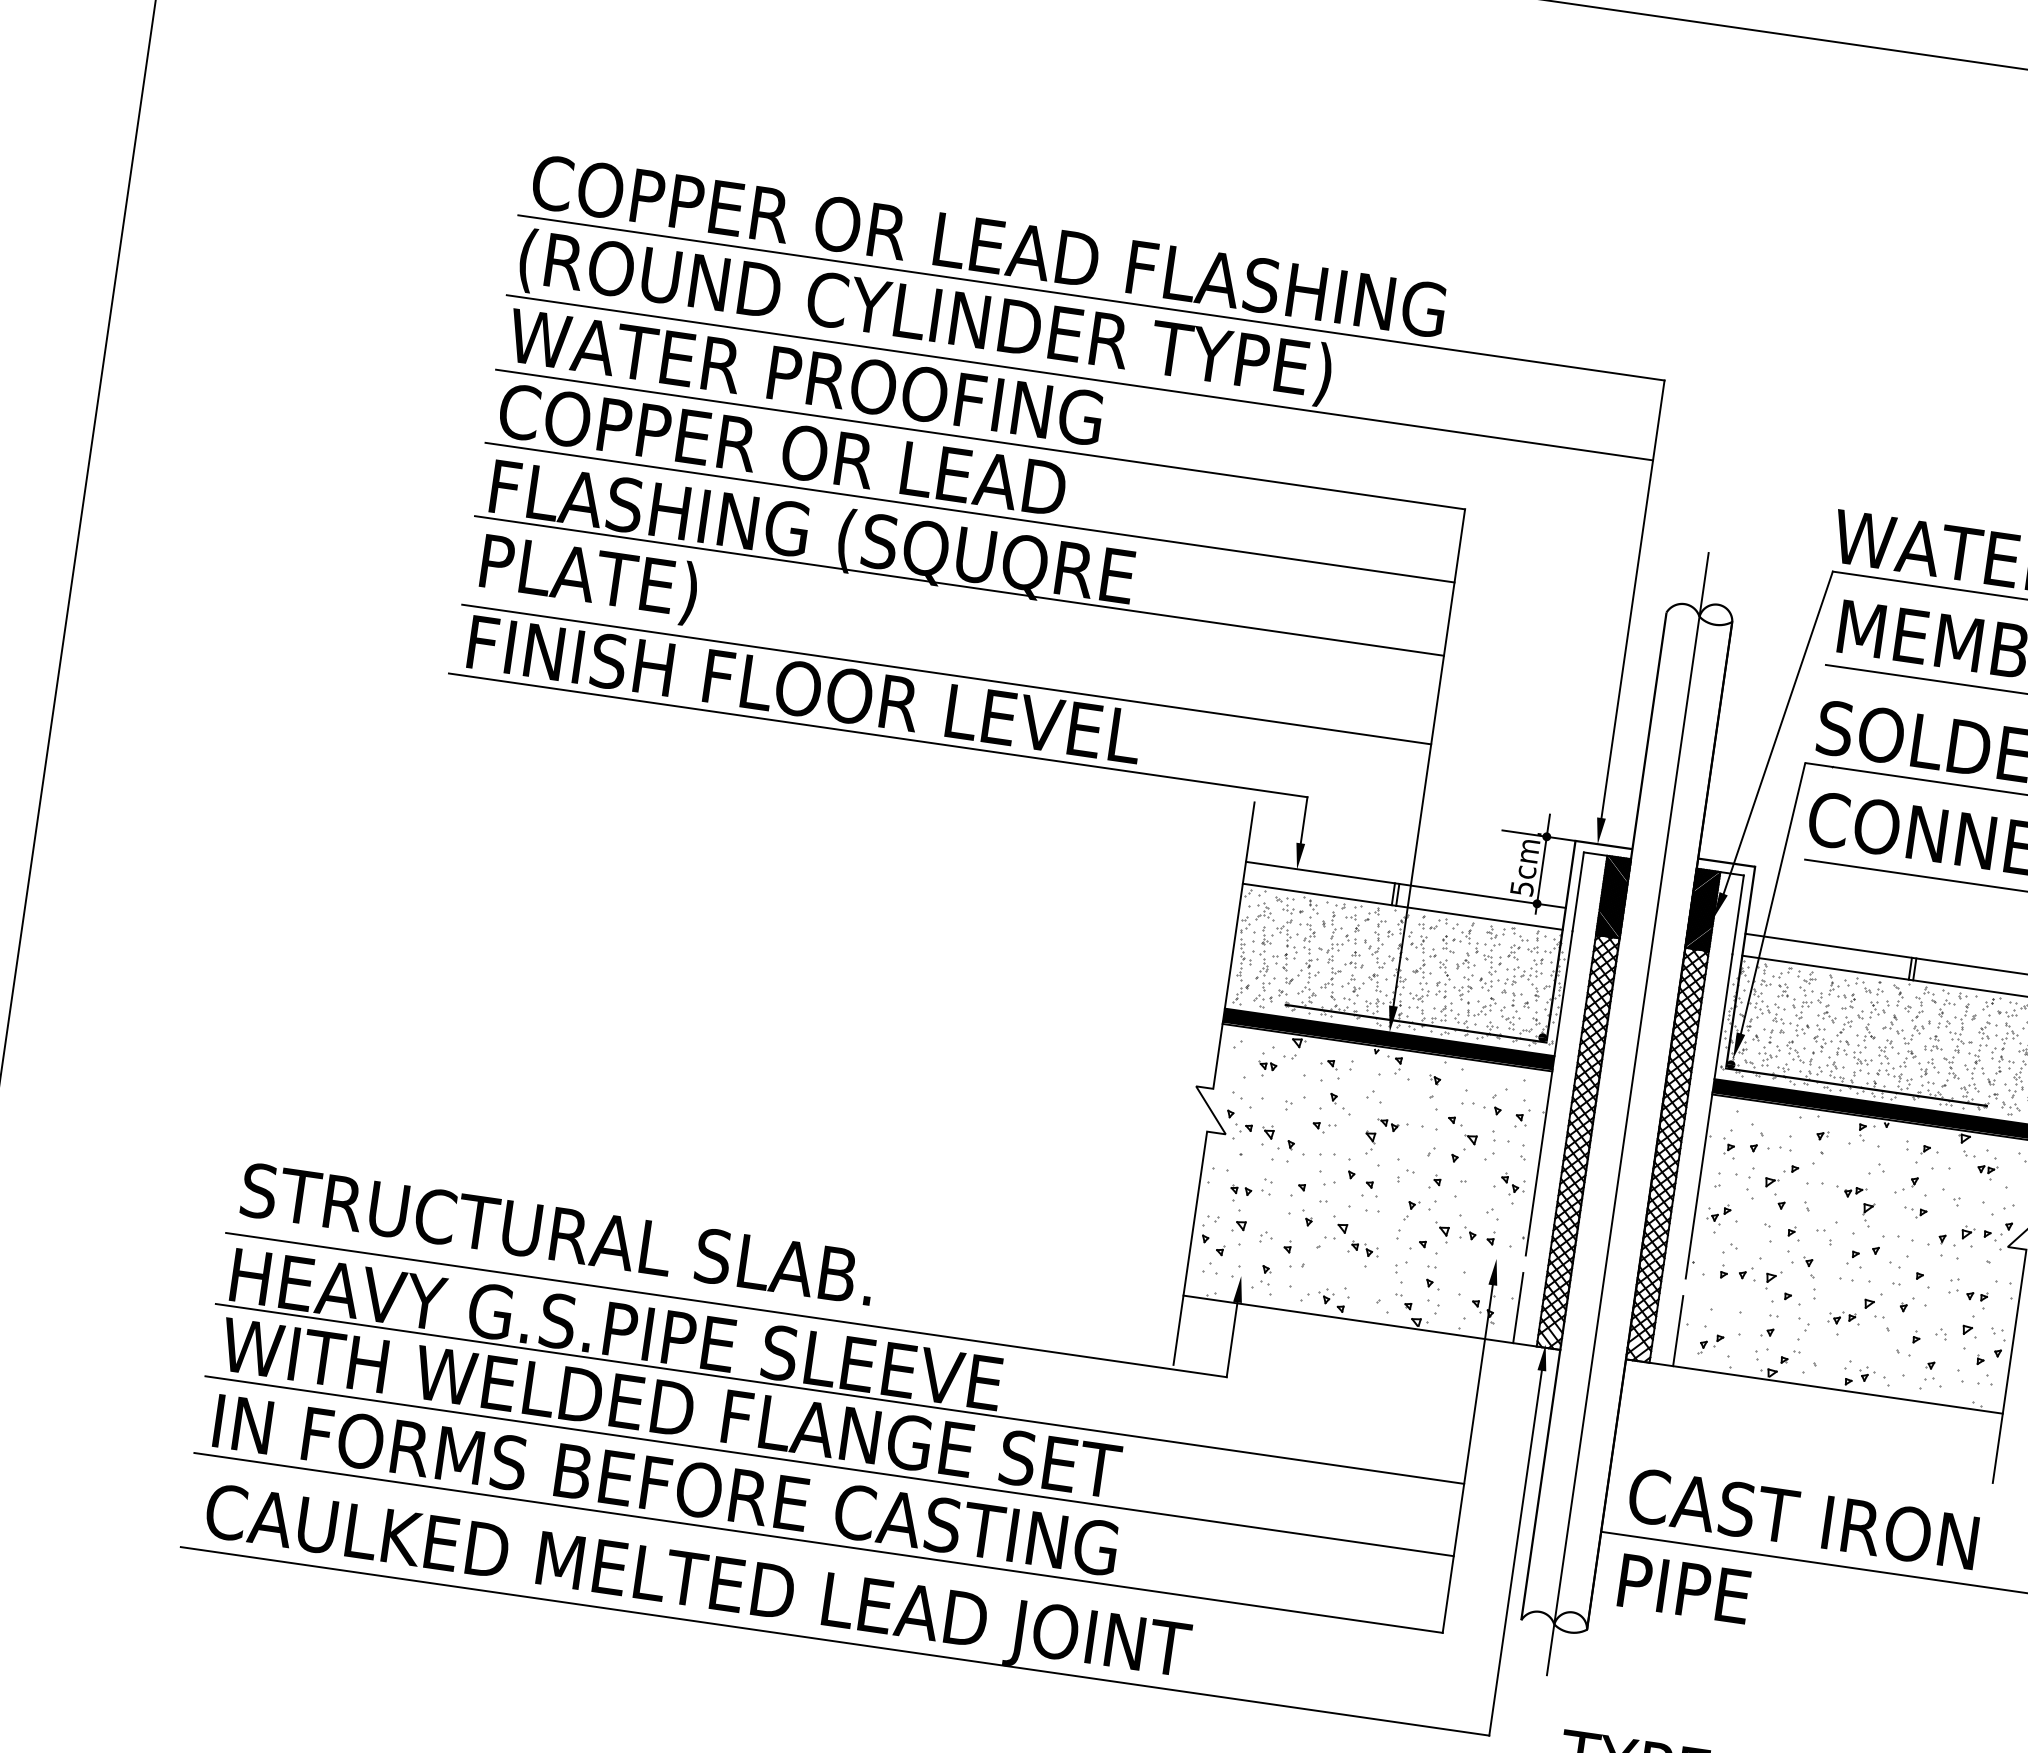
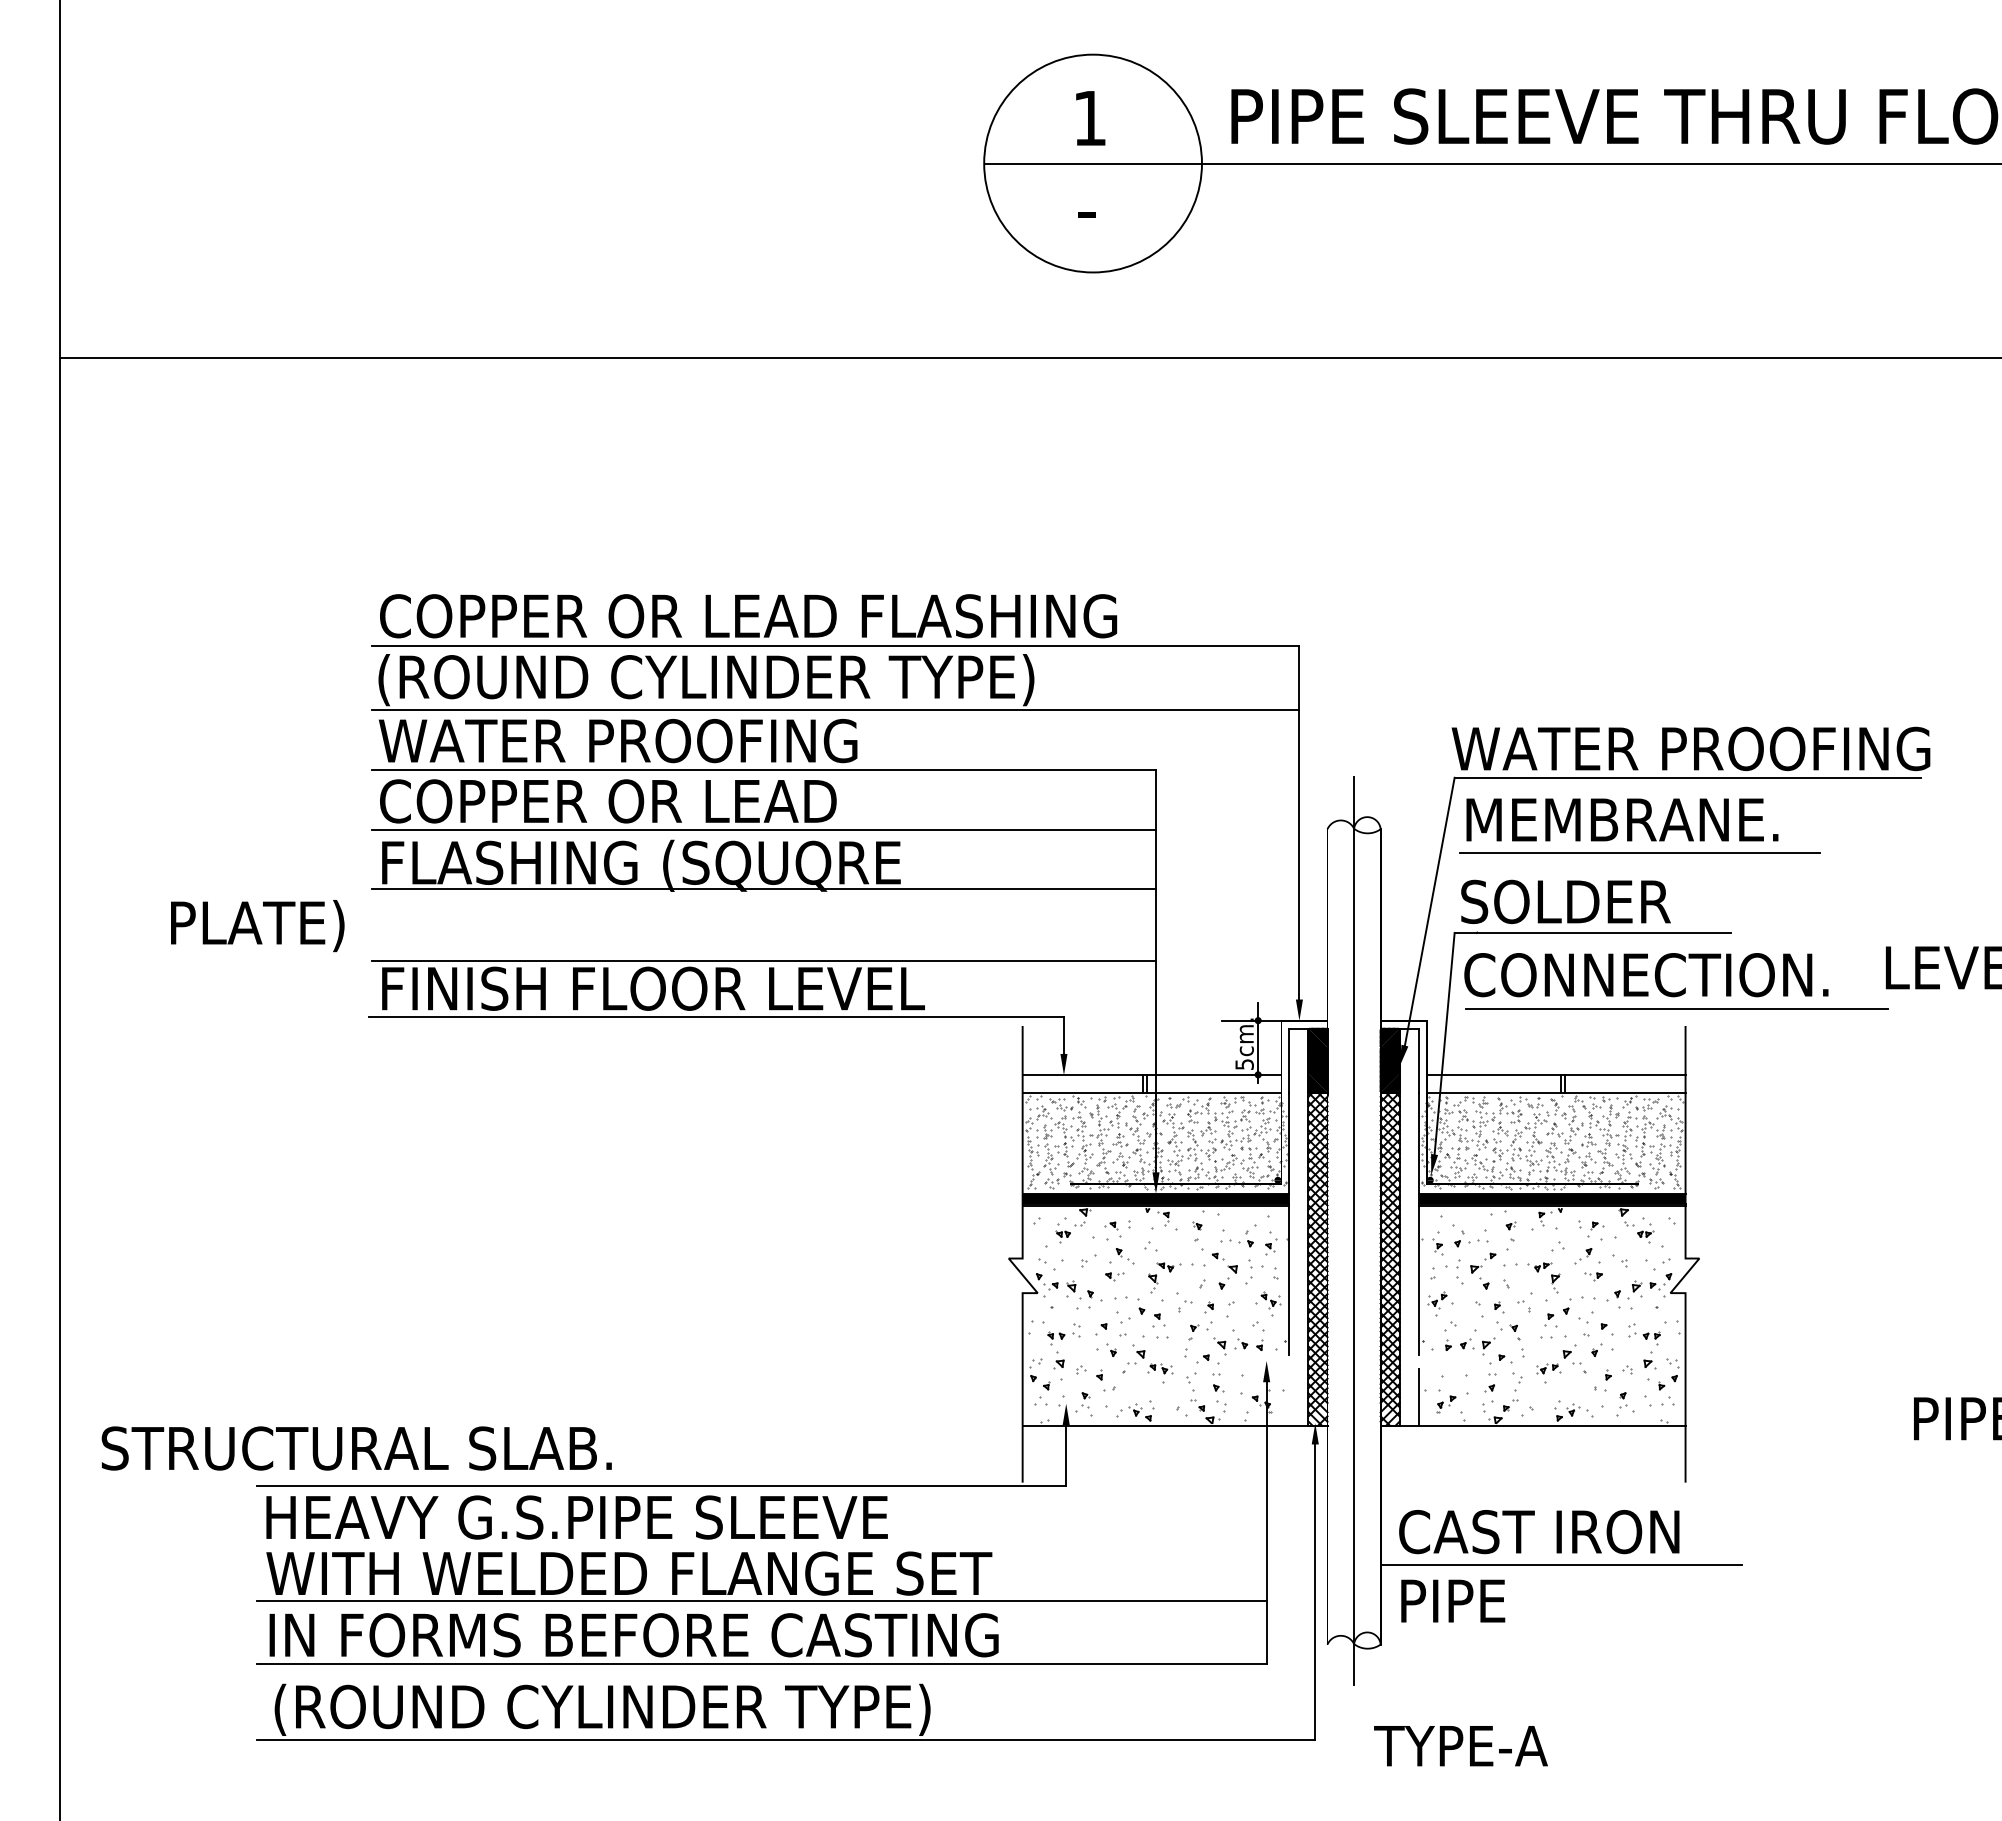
text: (588, 579) -> (257, 926), moved
text: (557, 1234) -> (356, 1448), moved
line: (1518, 1308) -> (1289, 1397), removed
line: (839, 1393) -> (761, 1542), removed
text: (697, 1584) -> (670, 1710), CAULKED MELTED LEAD JOINT -> (ROUND CYLINDER TYPE)

